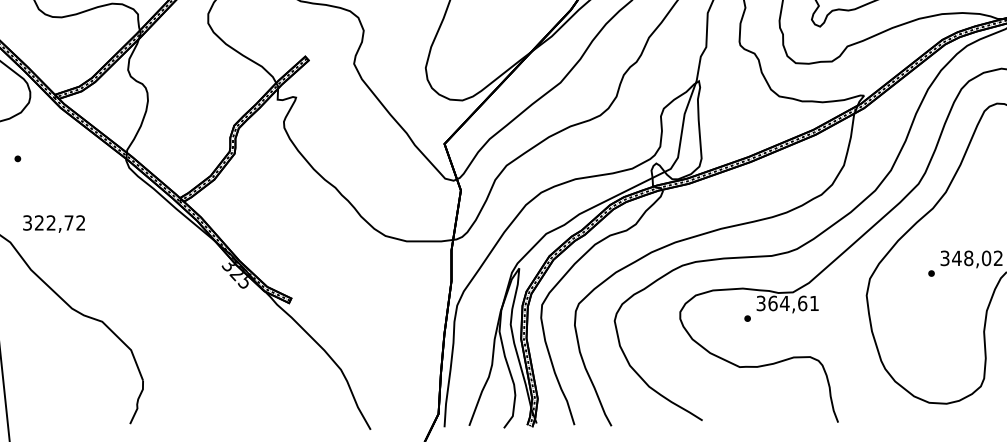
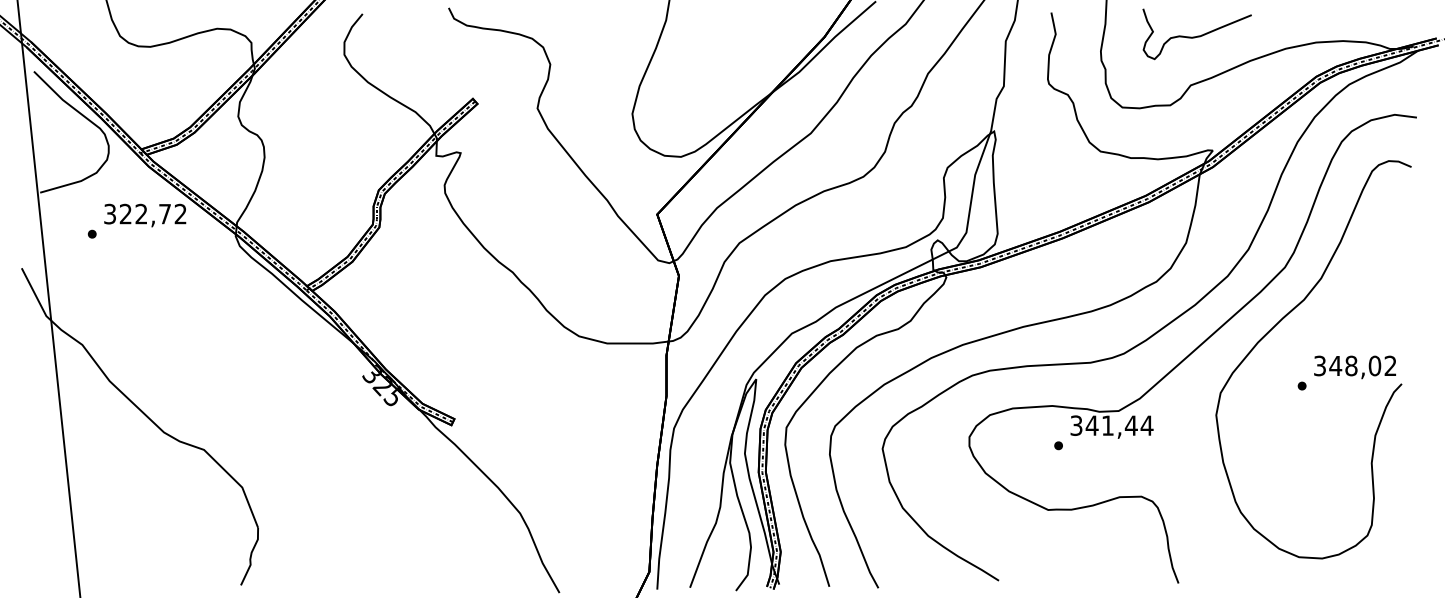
text: (54, 224) -> (145, 215), moved
text: (793, 303) -> (1119, 425), 364,61 -> 341,44

